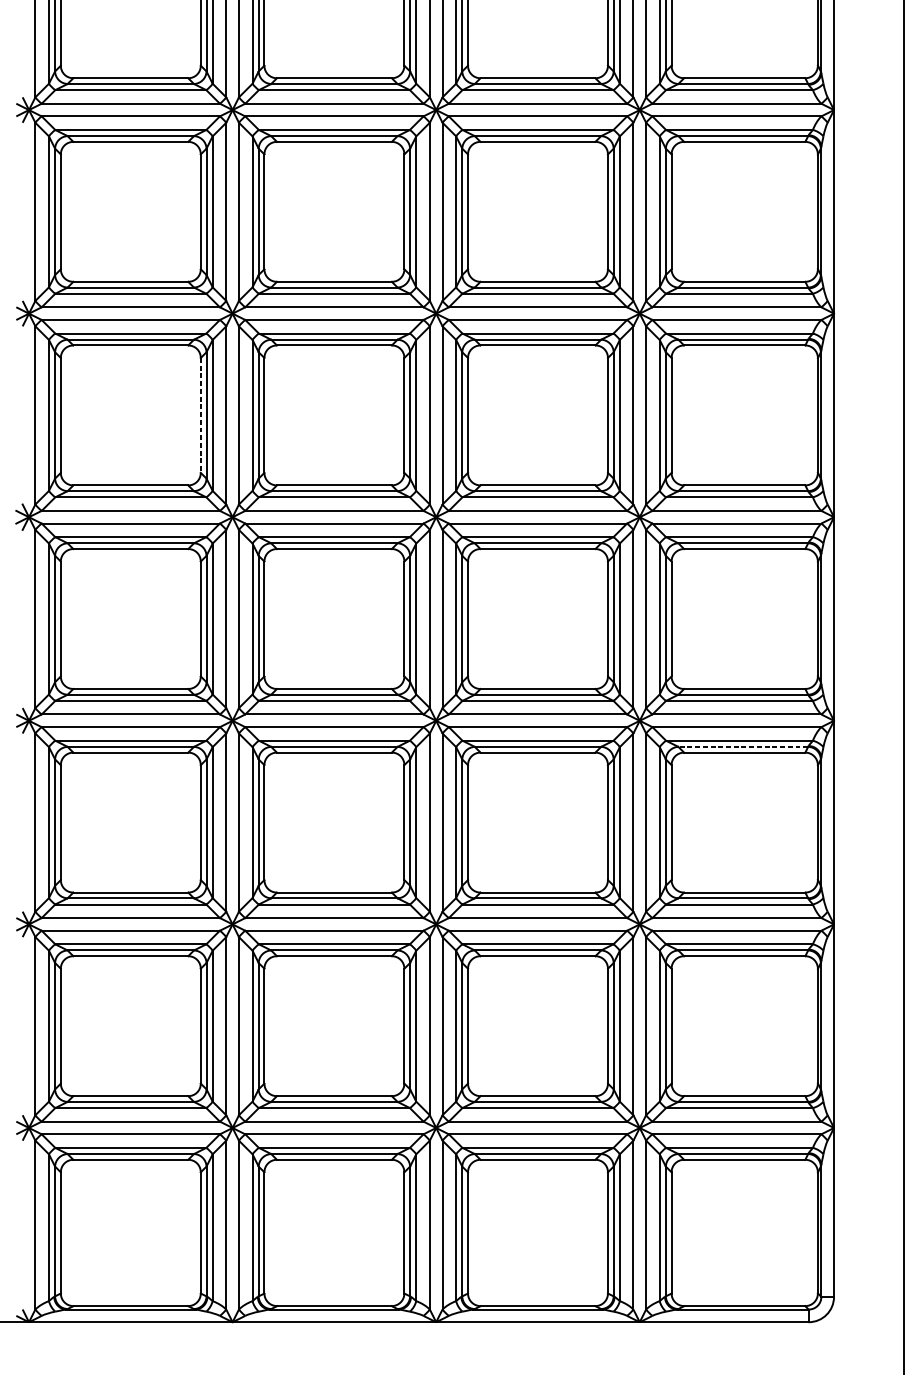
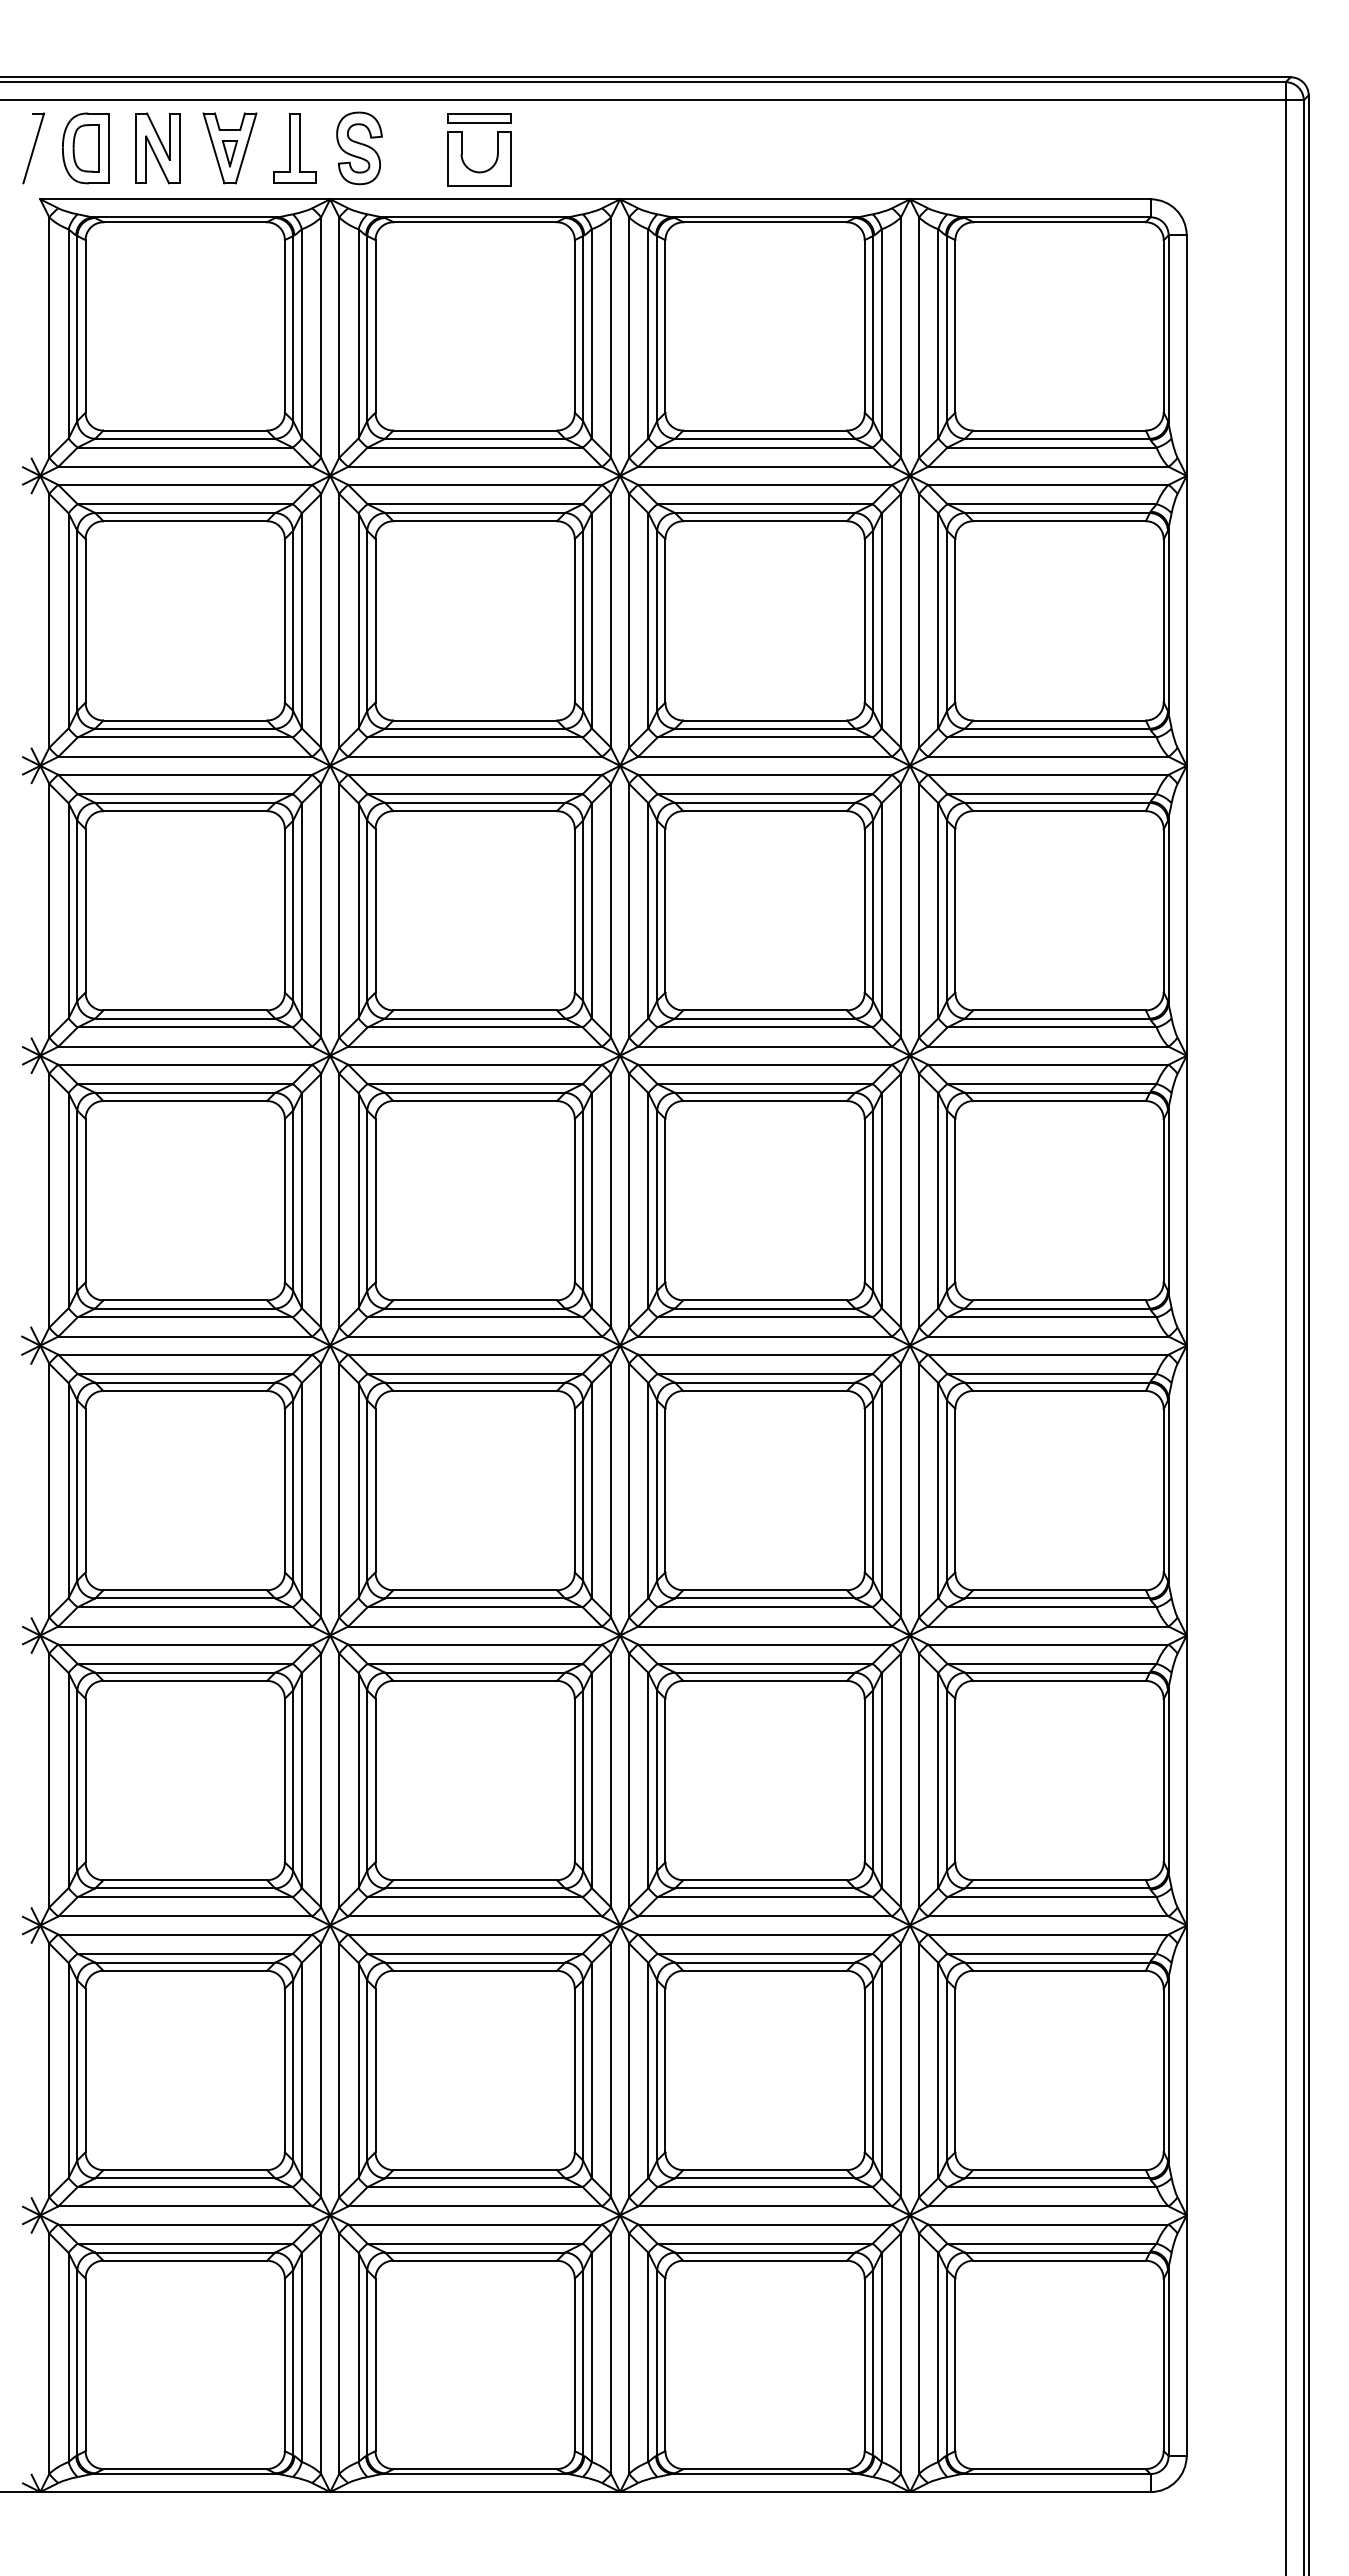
line: (200, 415) -> (284, 1200), dashed -> solid
line: (742, 746) -> (1056, 1672), dashed -> solid

